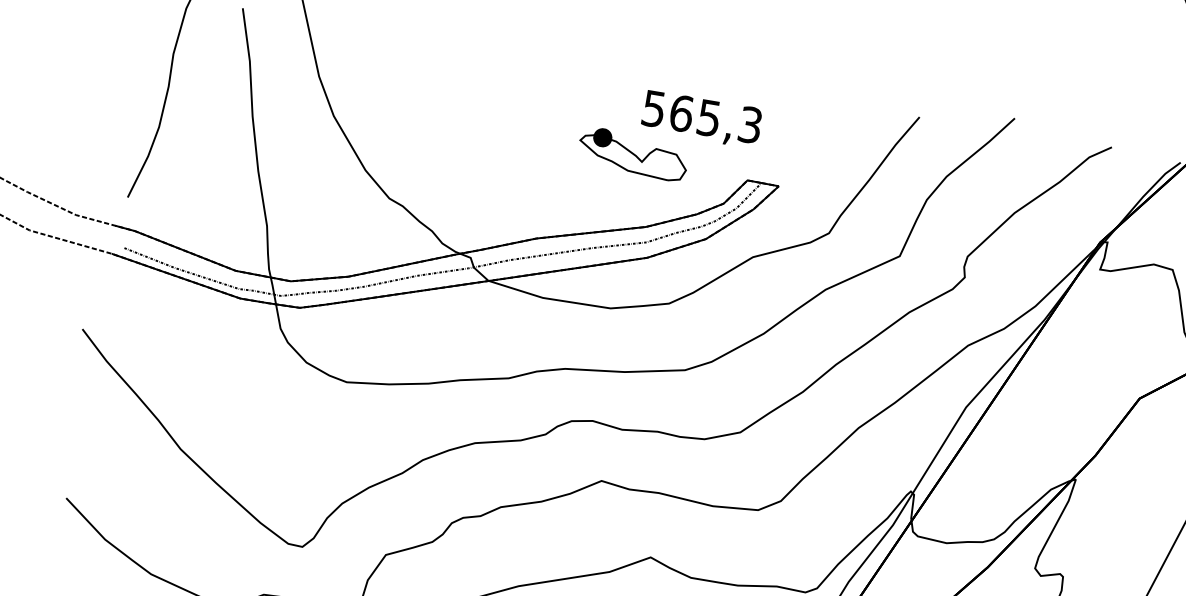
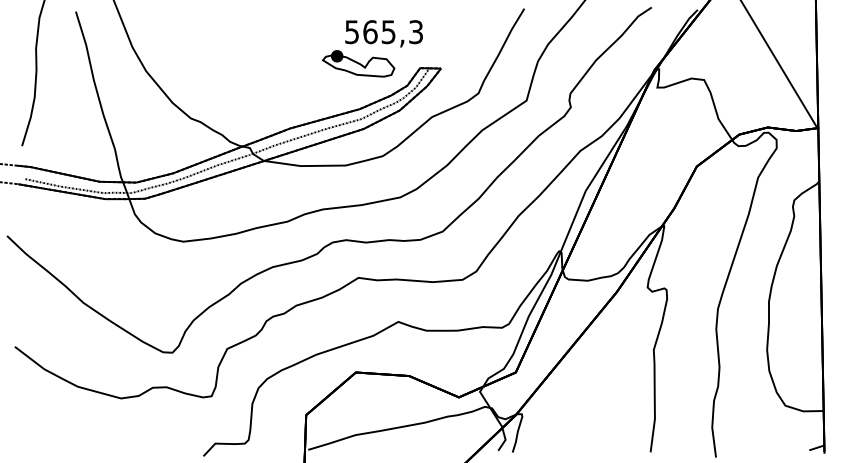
part: (633, 154) -> (358, 63), moved

